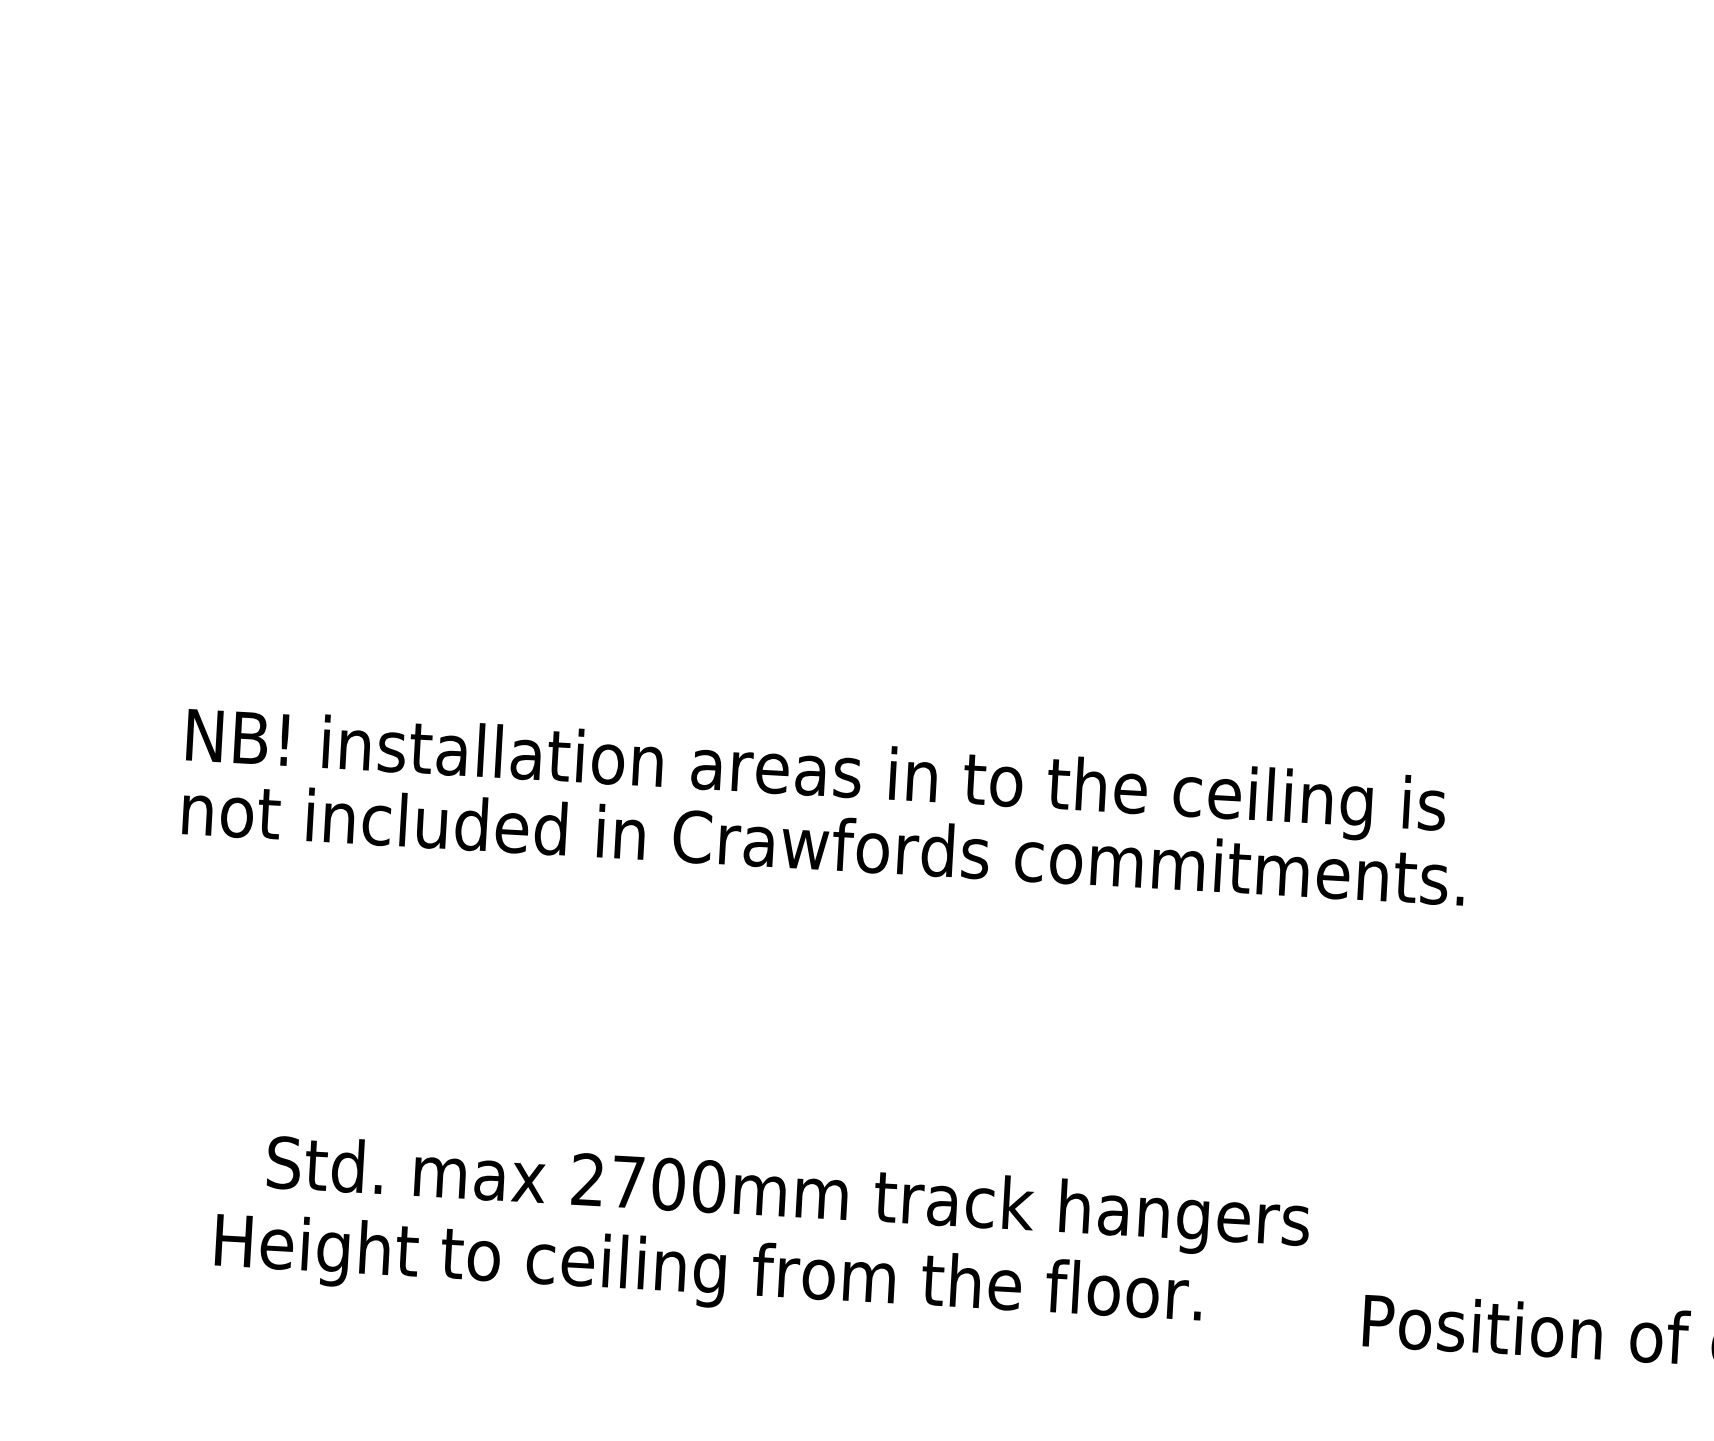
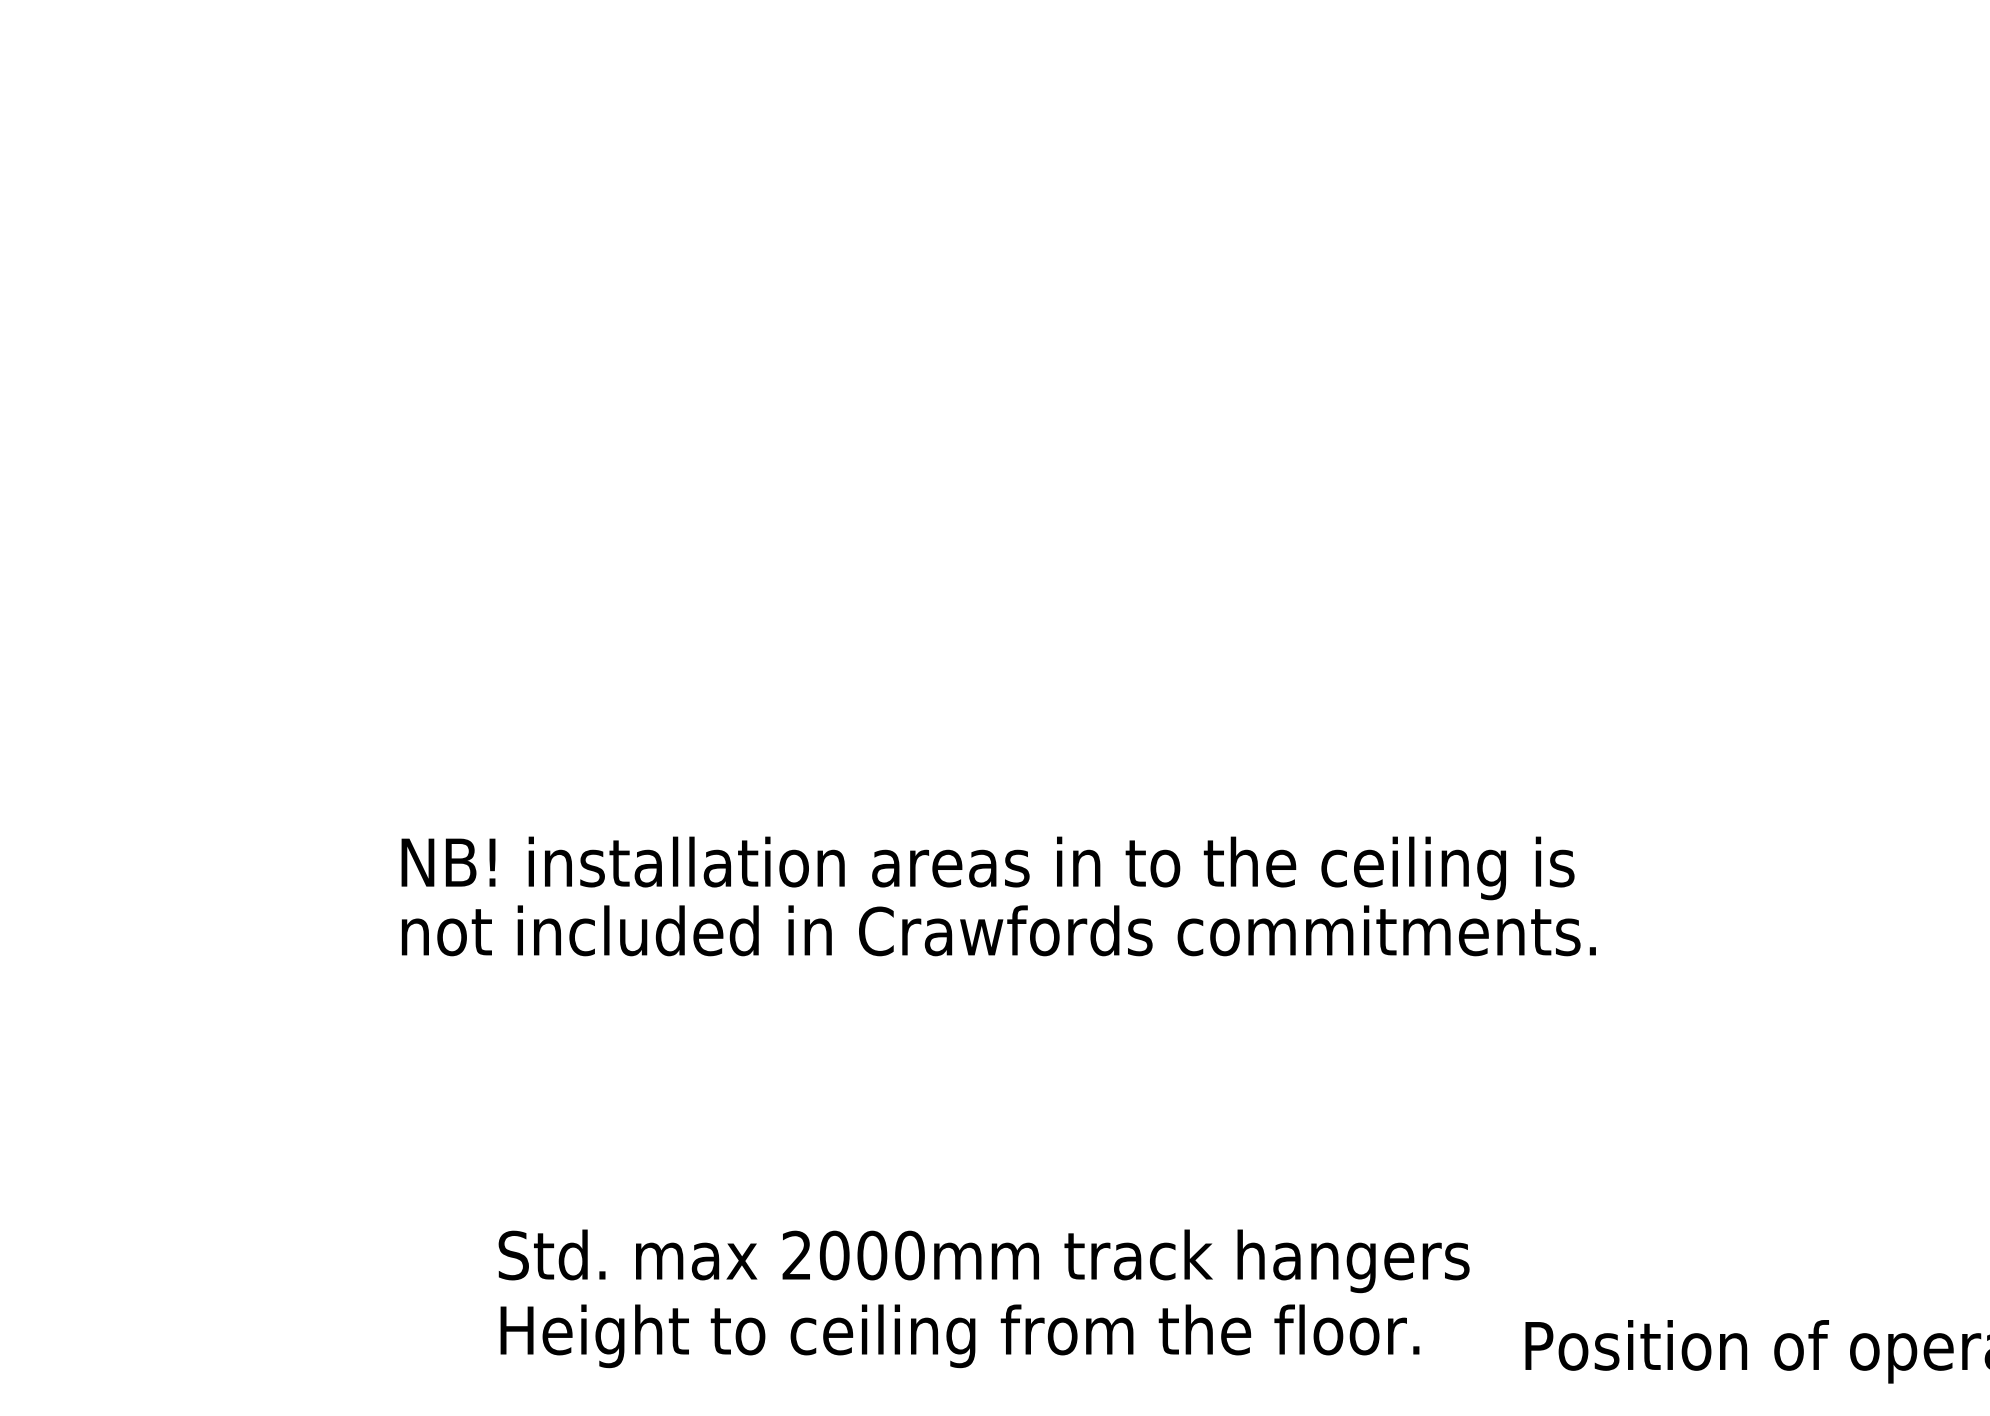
text: (628, 1182) -> (834, 1255), 2700mm -> 2000mm
text: (708, 1273) -> (959, 1336), moved

